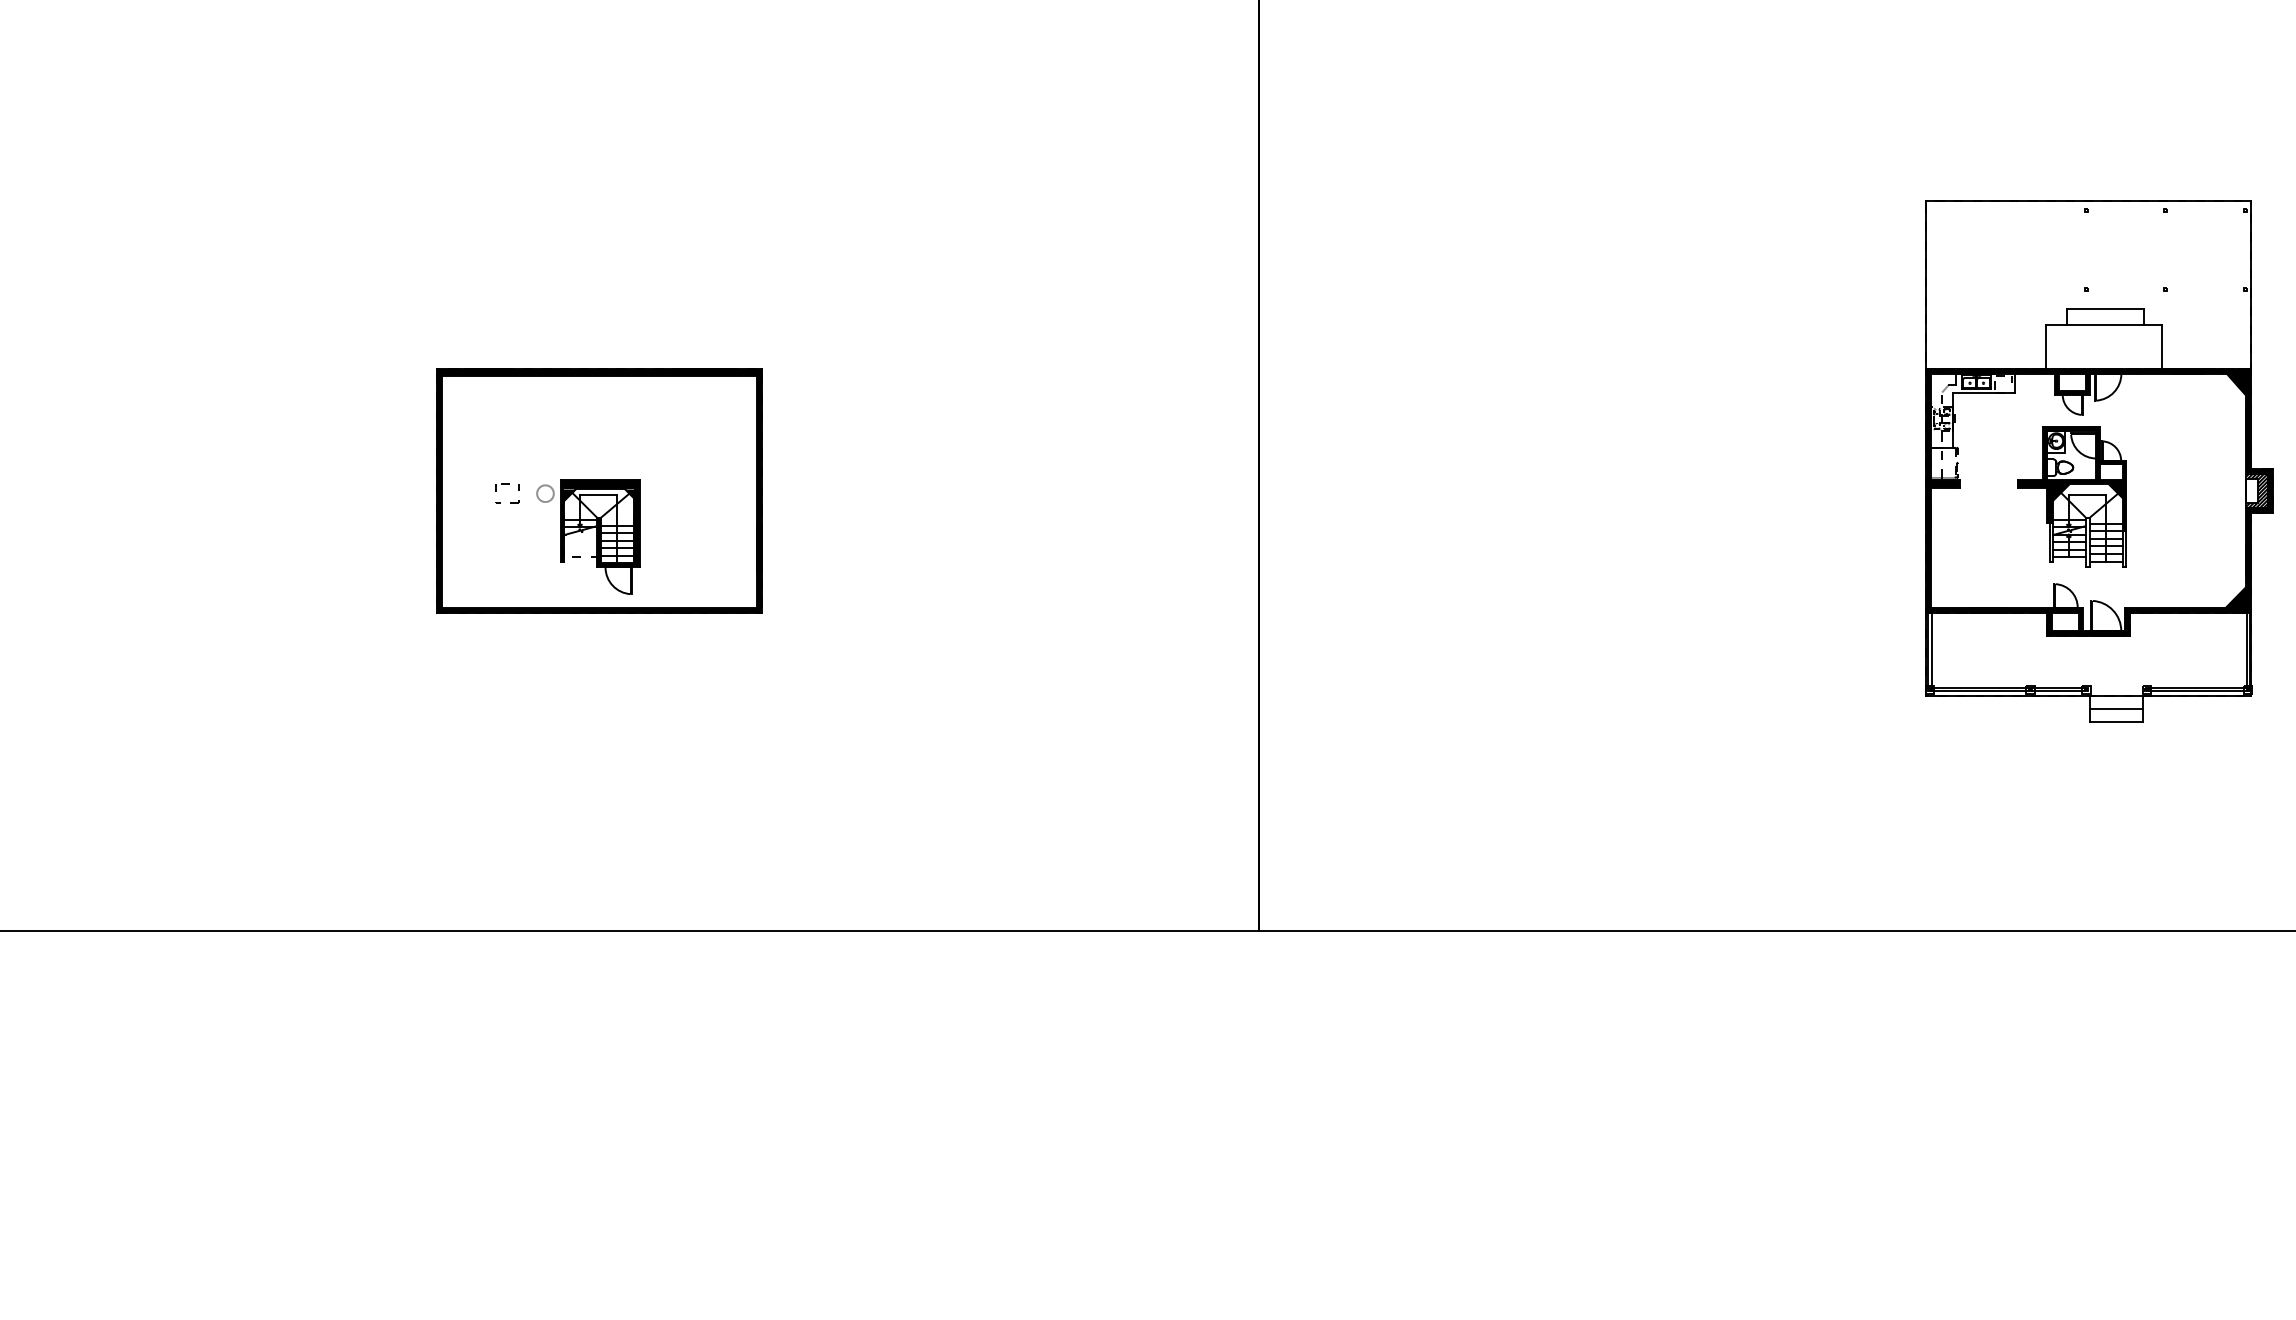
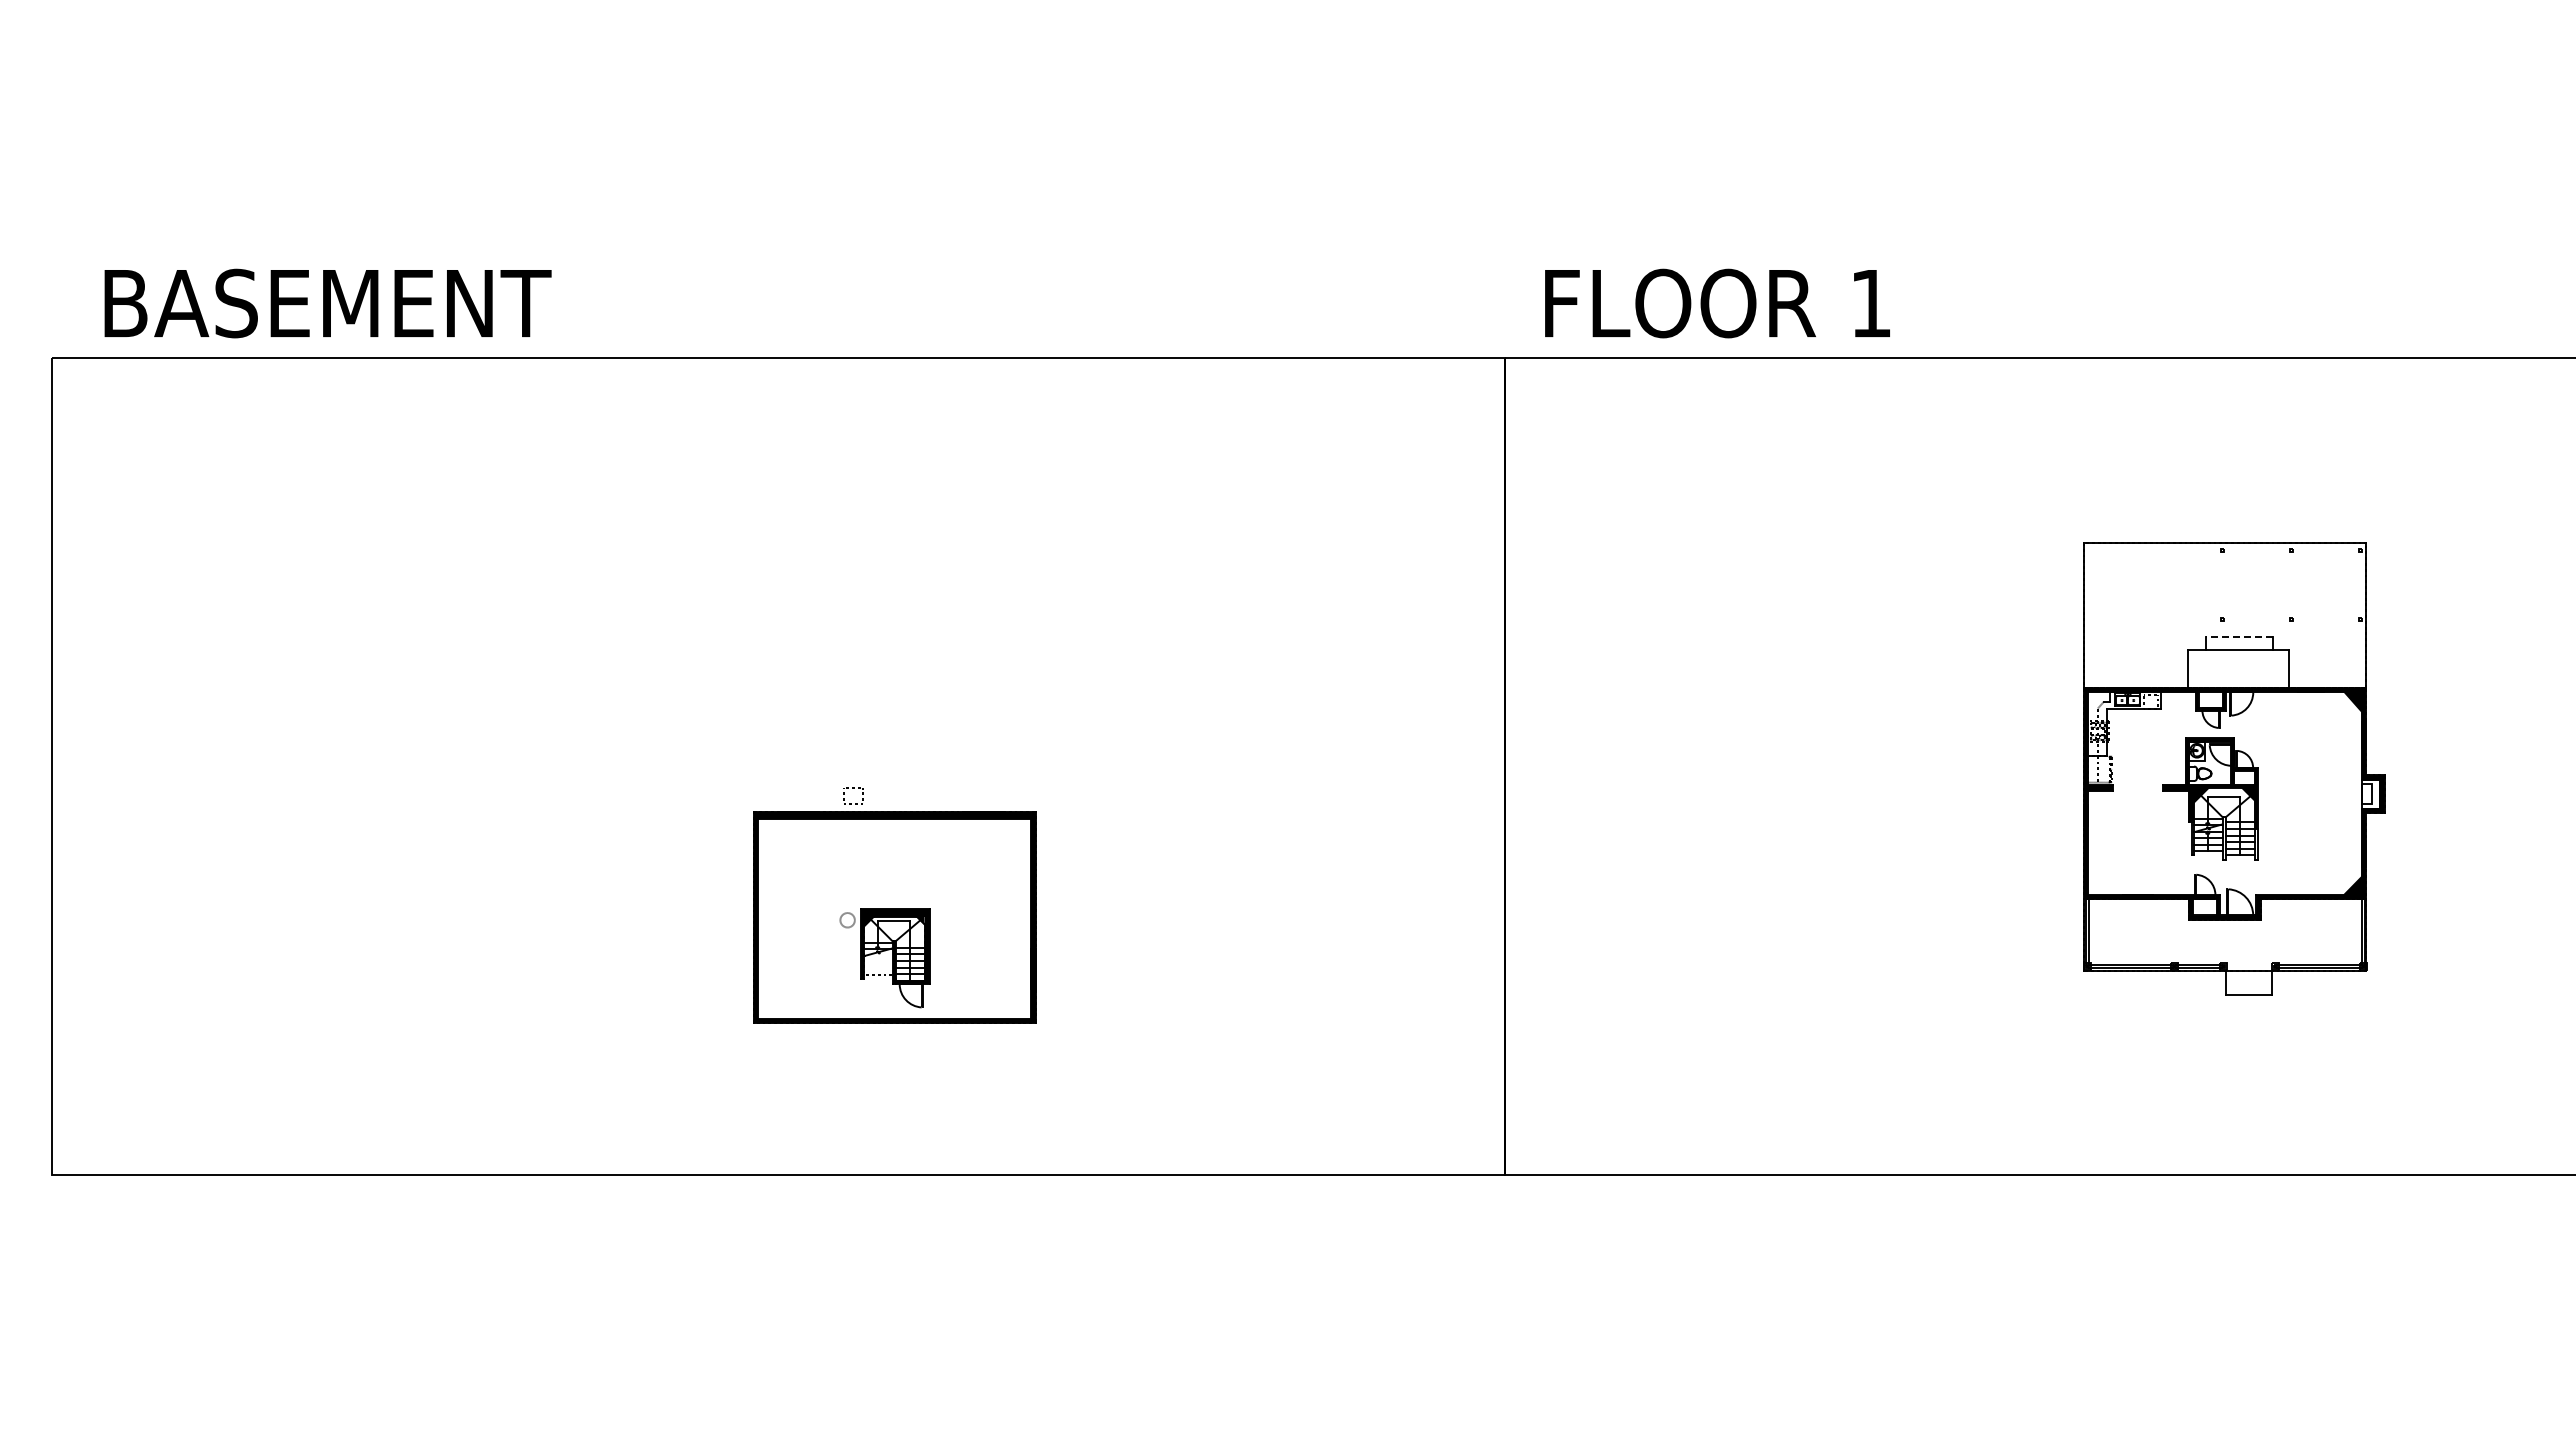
line: (2105, 309) -> (2239, 636), solid -> dashed
part: (599, 490) -> (894, 917), moved
hatch: (2256, 490) -> (2370, 793), removed
line: (2115, 709) -> (2248, 983), removed

